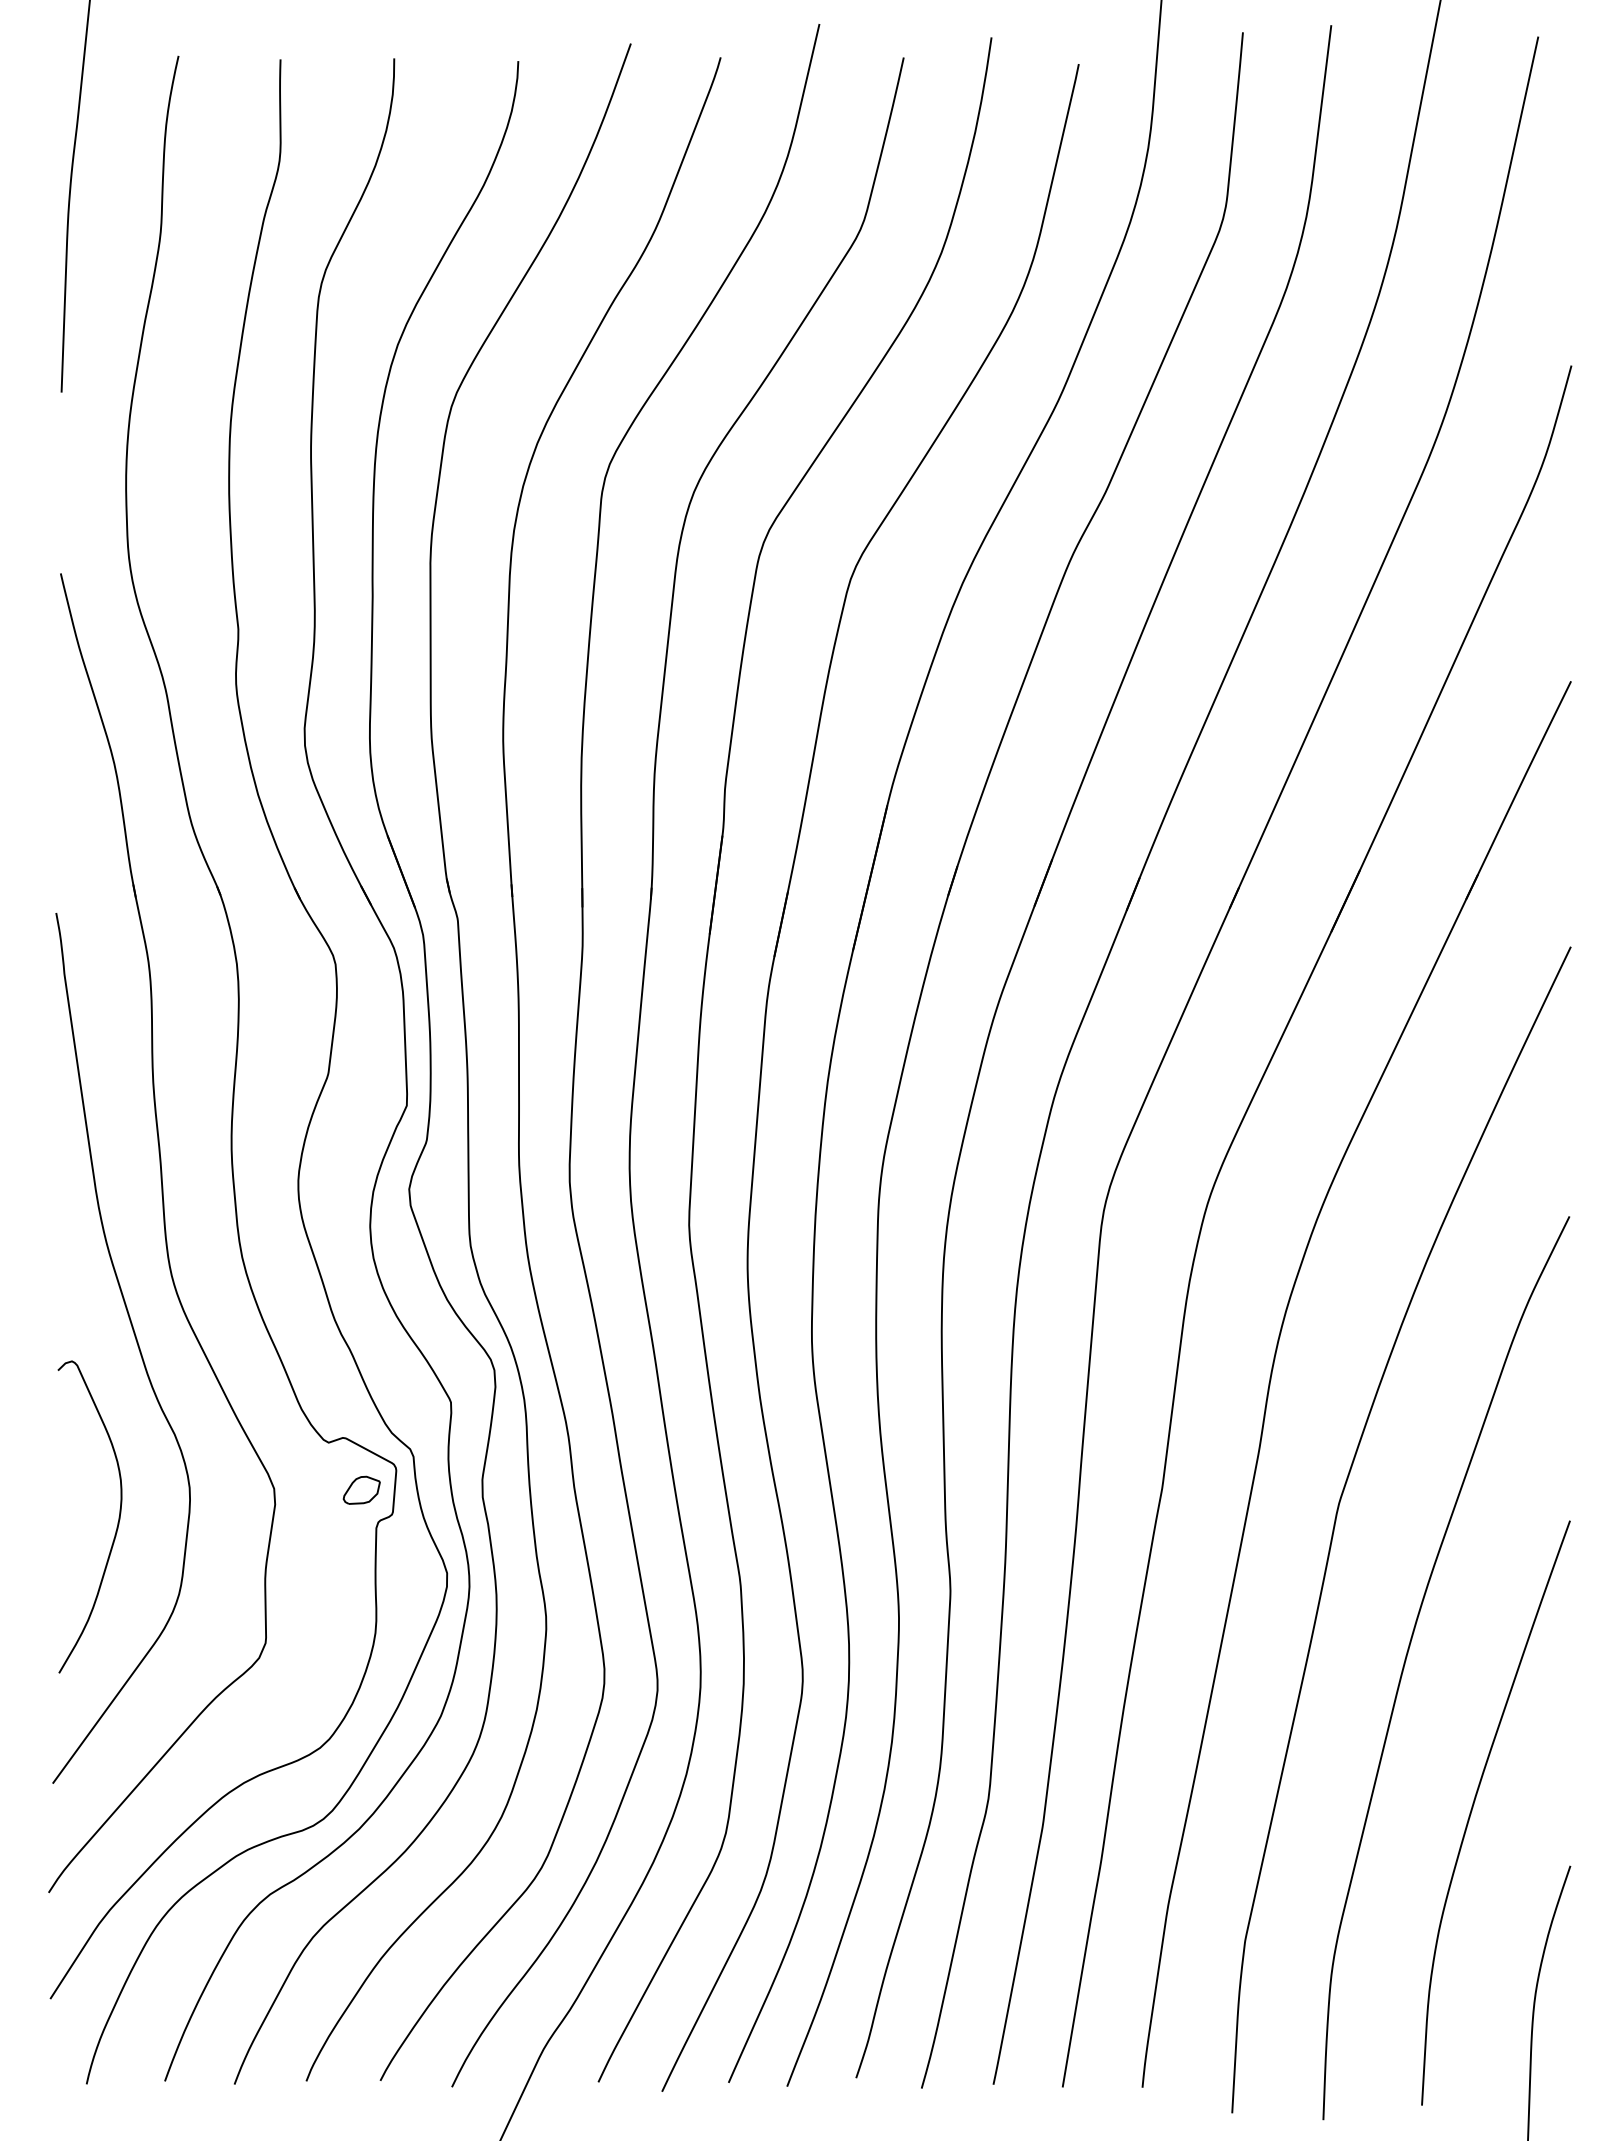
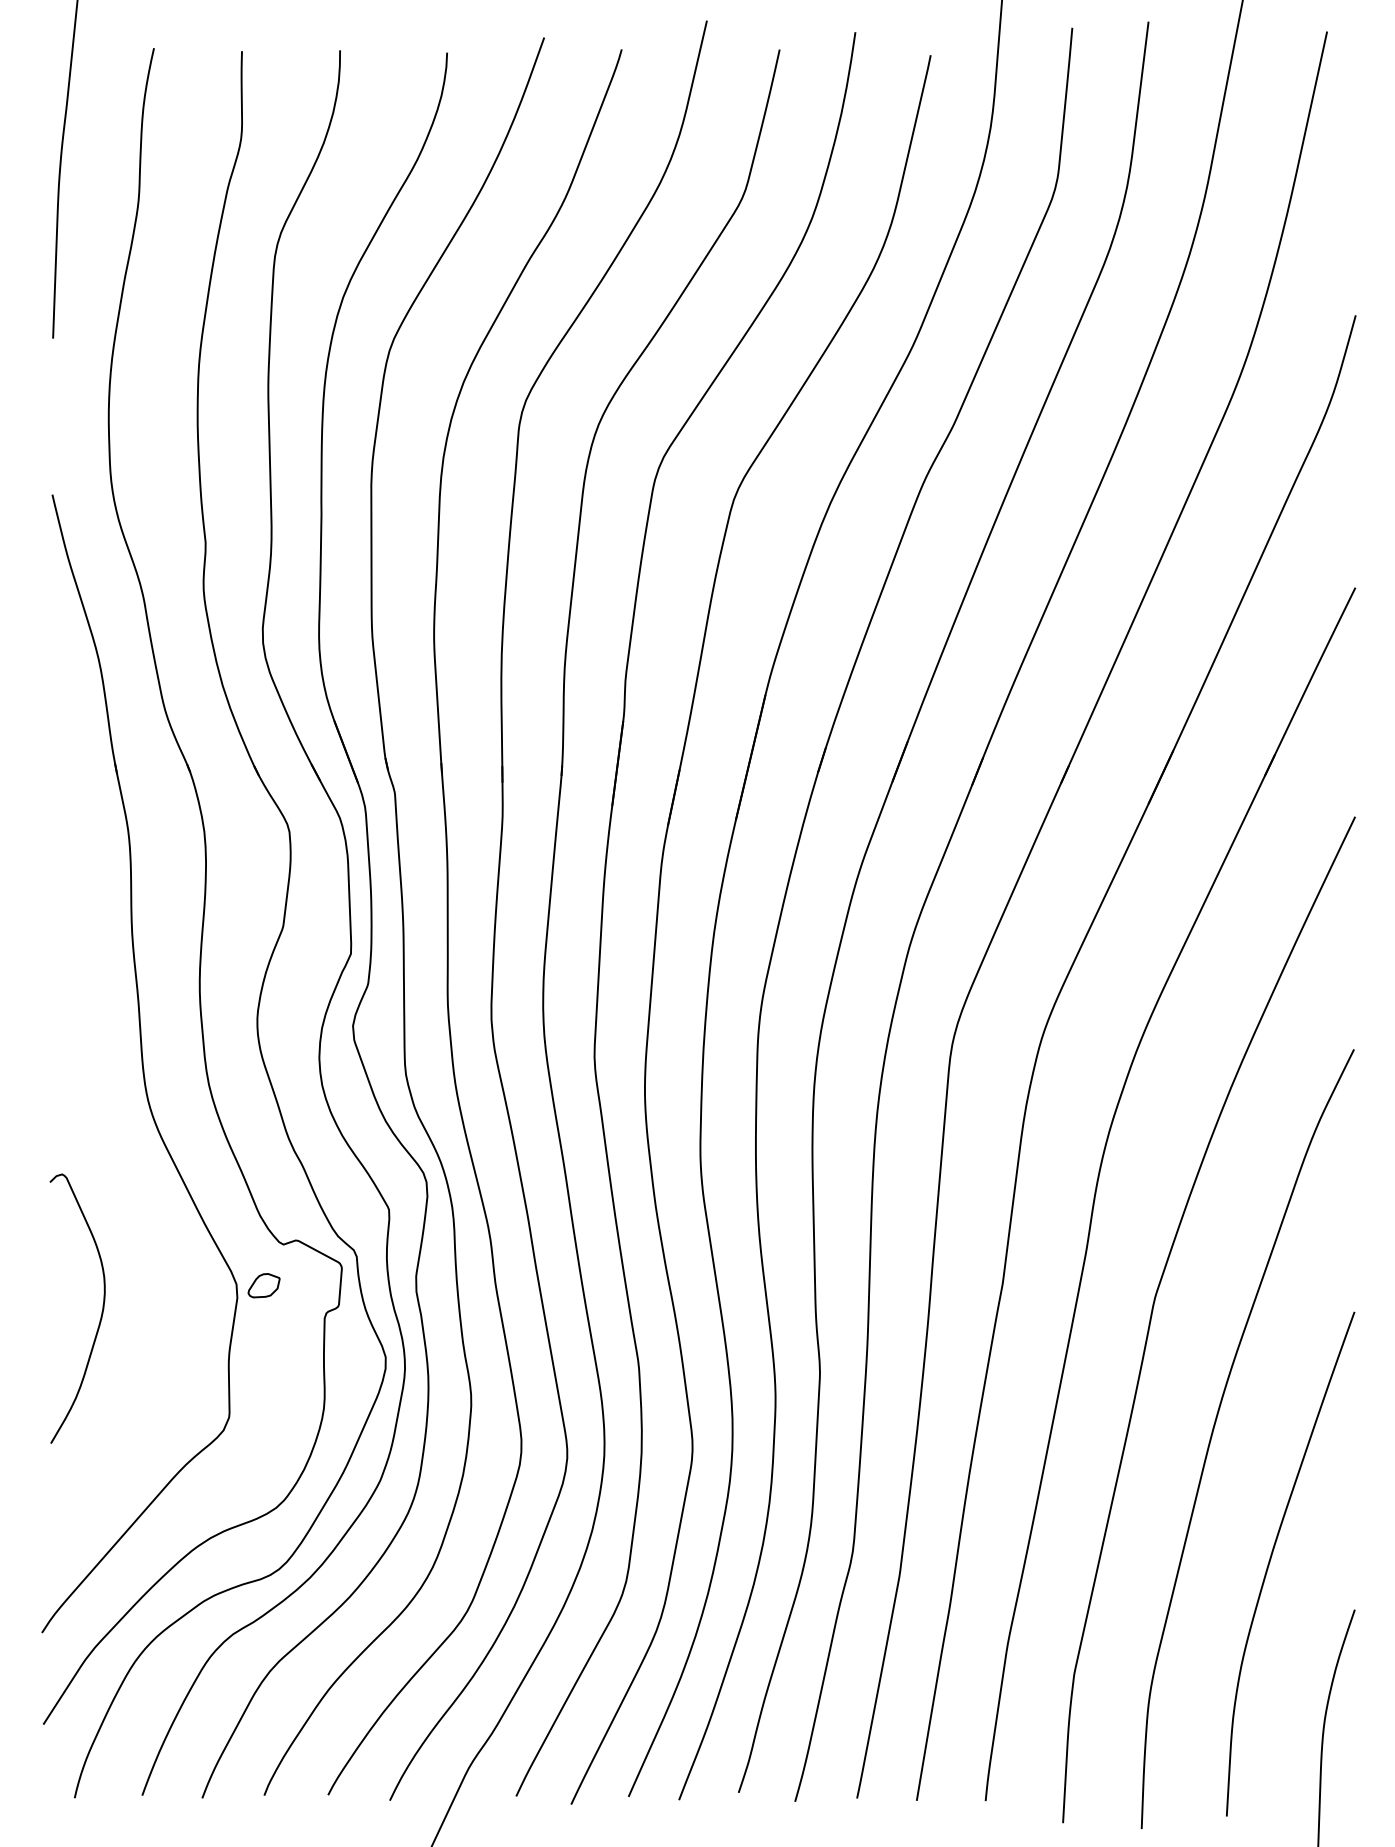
curve: (136, 1342) -> (117, 1158), removed
part: (361, 1490) -> (263, 1285), moved

